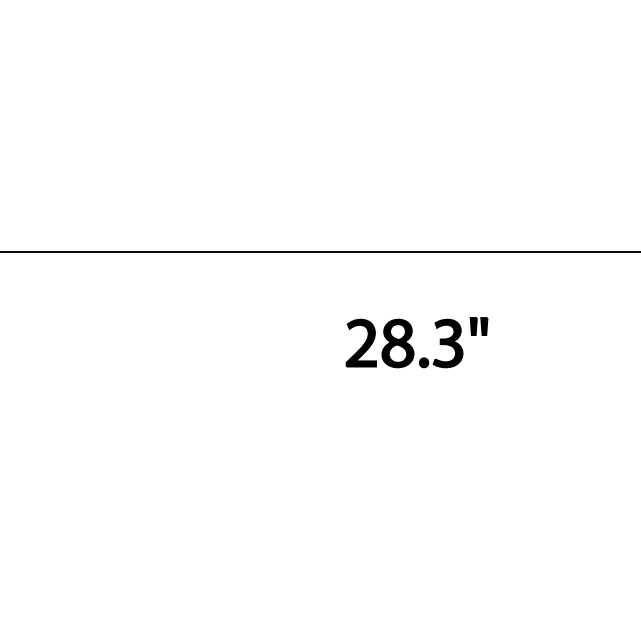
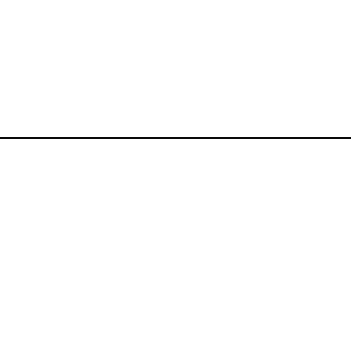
part: (417, 342) -> (228, 187), removed

